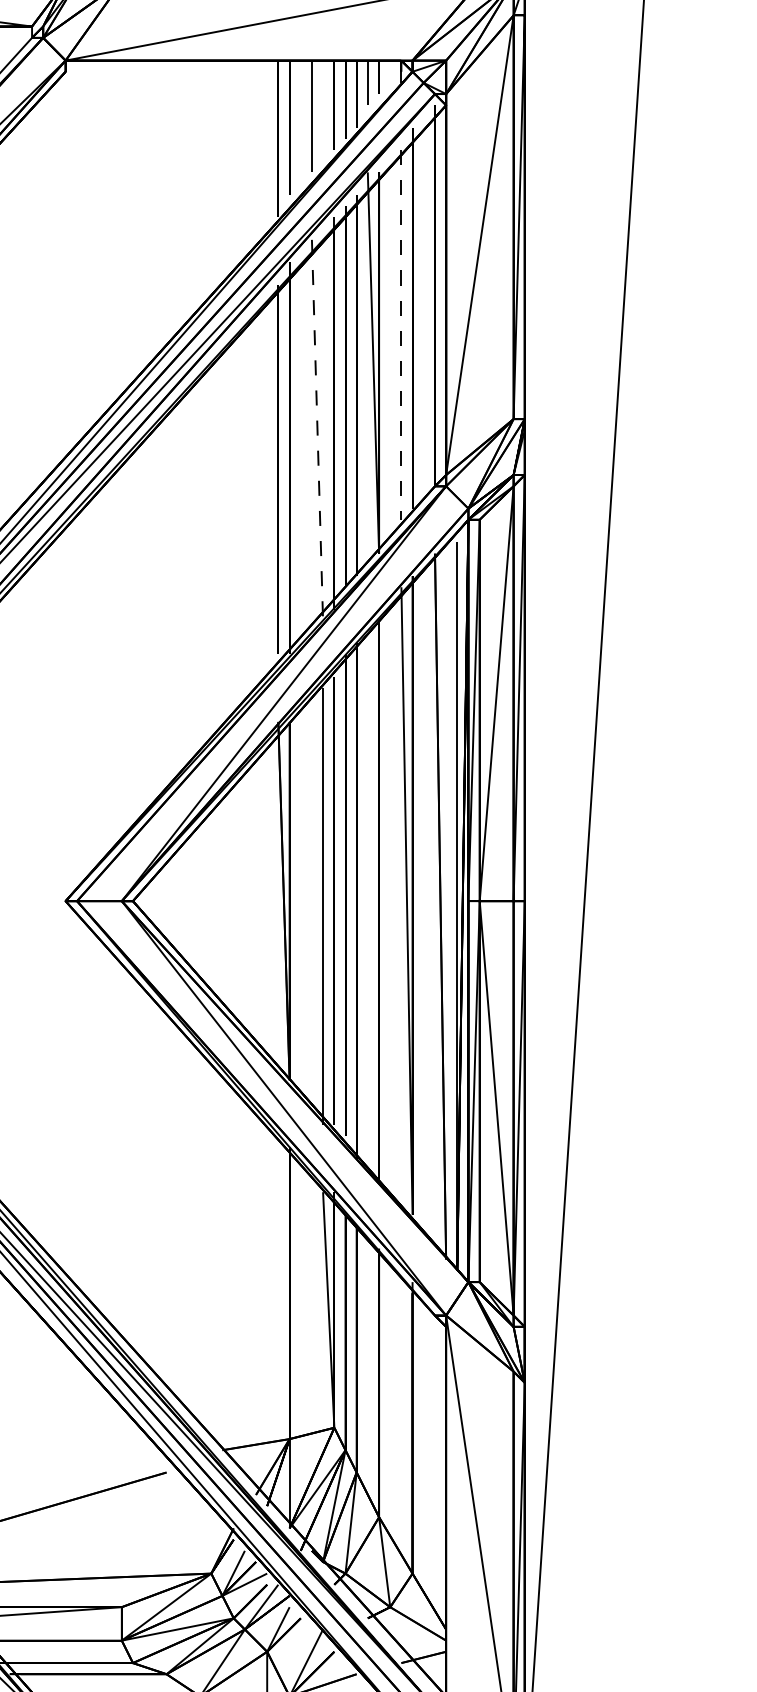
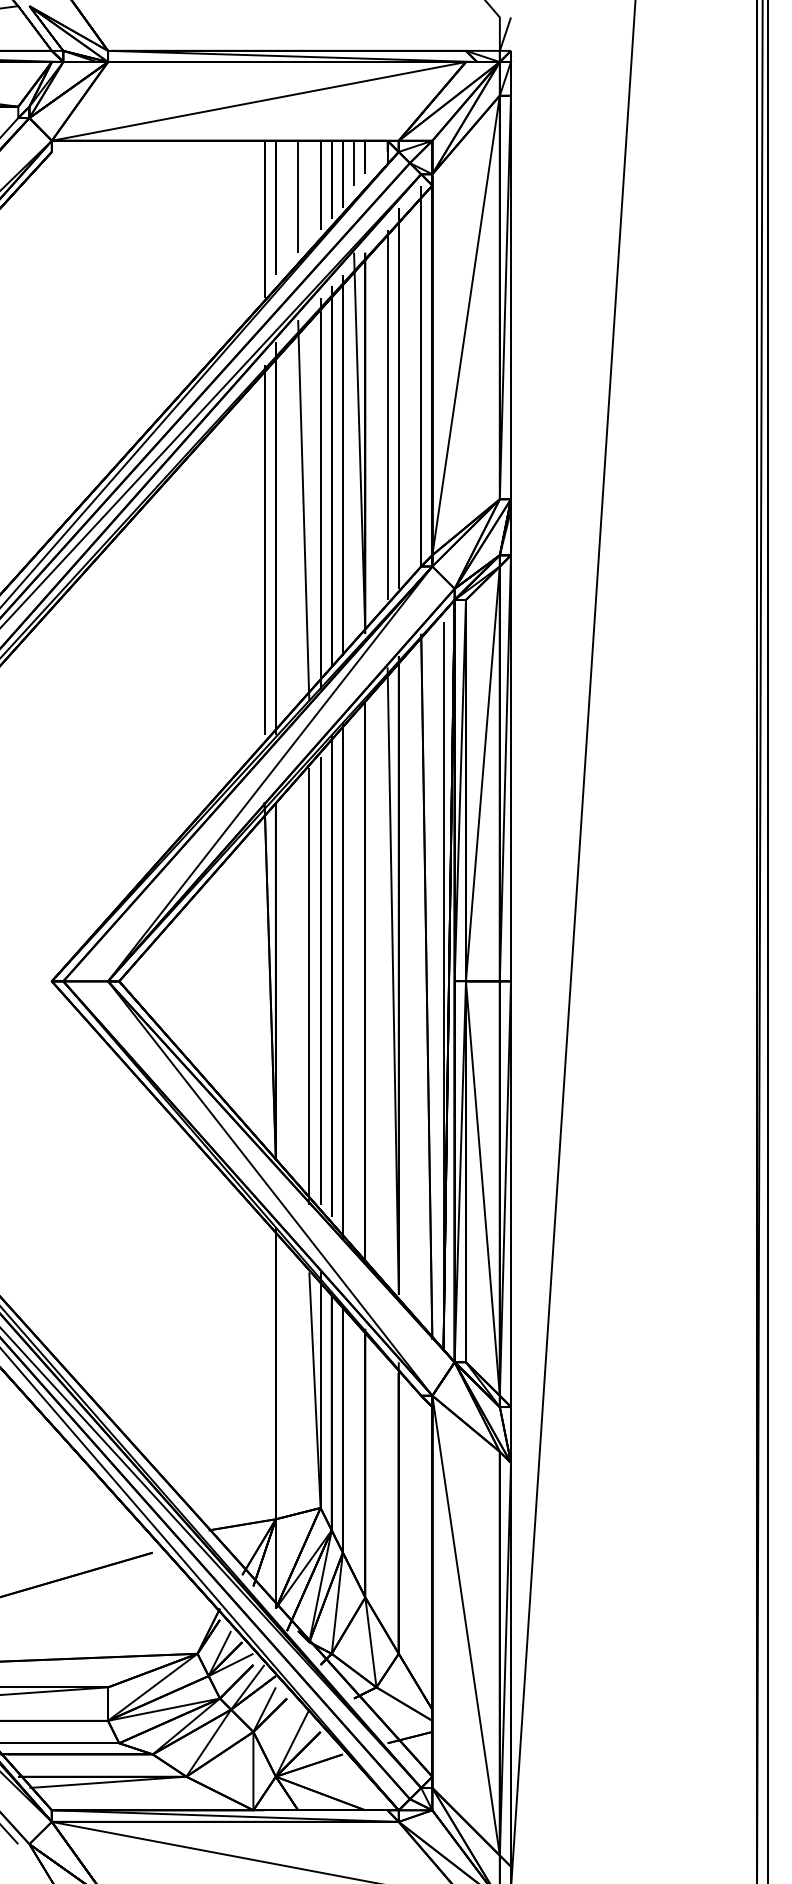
line: (401, 335) -> (387, 415), dashed -> solid
line: (317, 430) -> (303, 510), dashed -> solid

